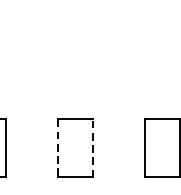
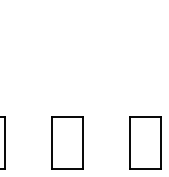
line: (92, 147) -> (82, 142), dashed -> solid
line: (57, 149) -> (51, 143), dashed -> solid

